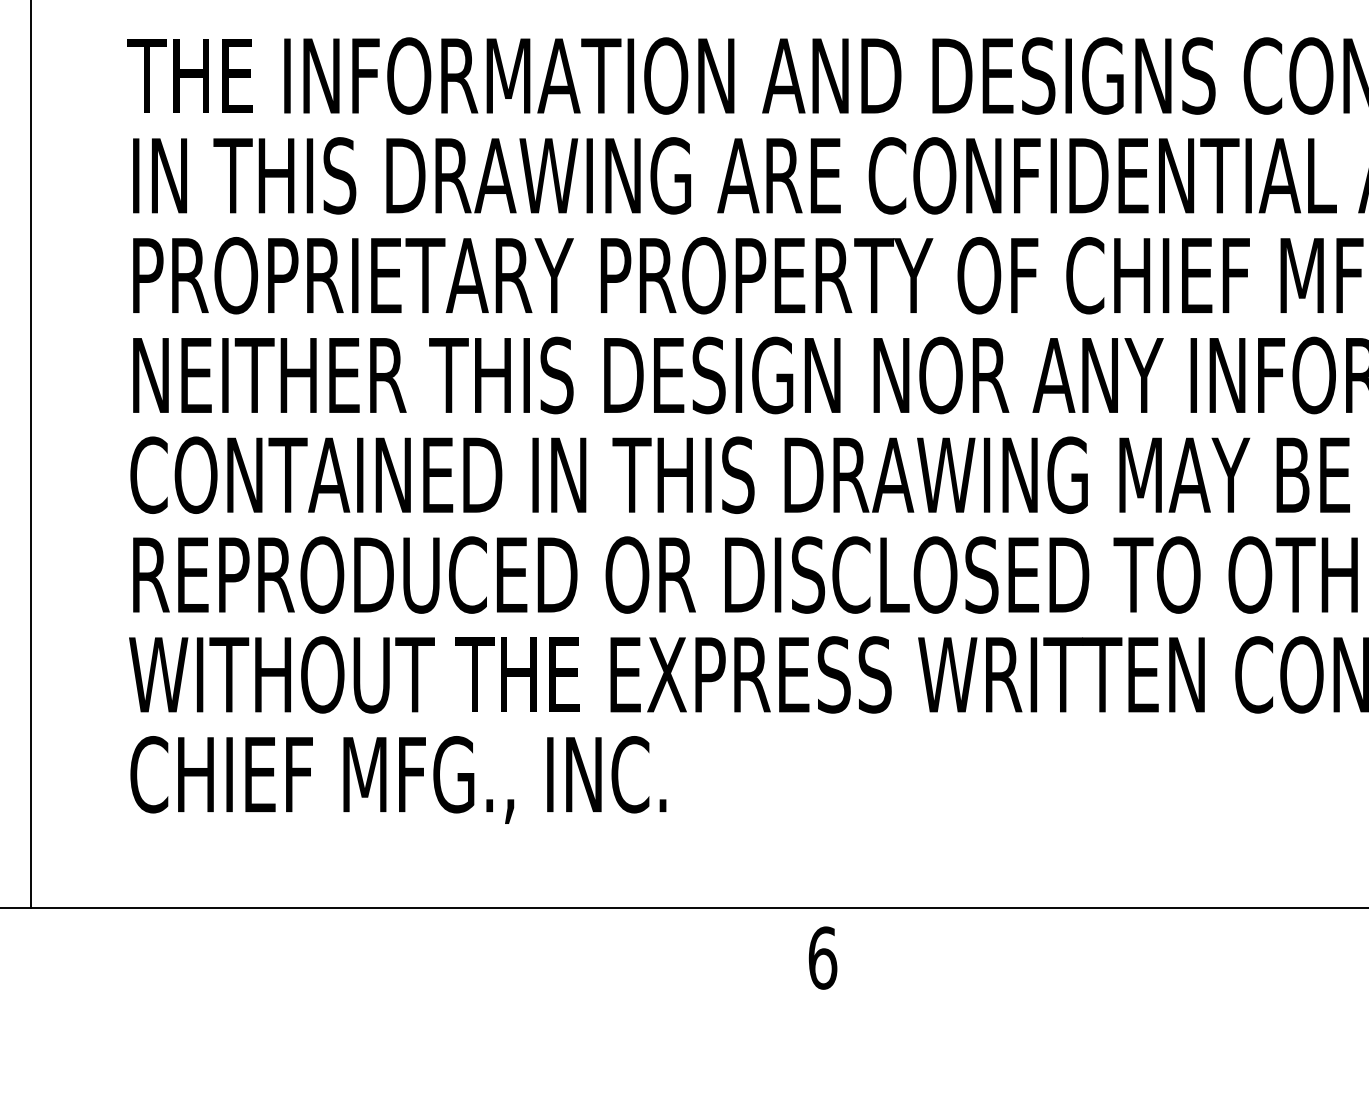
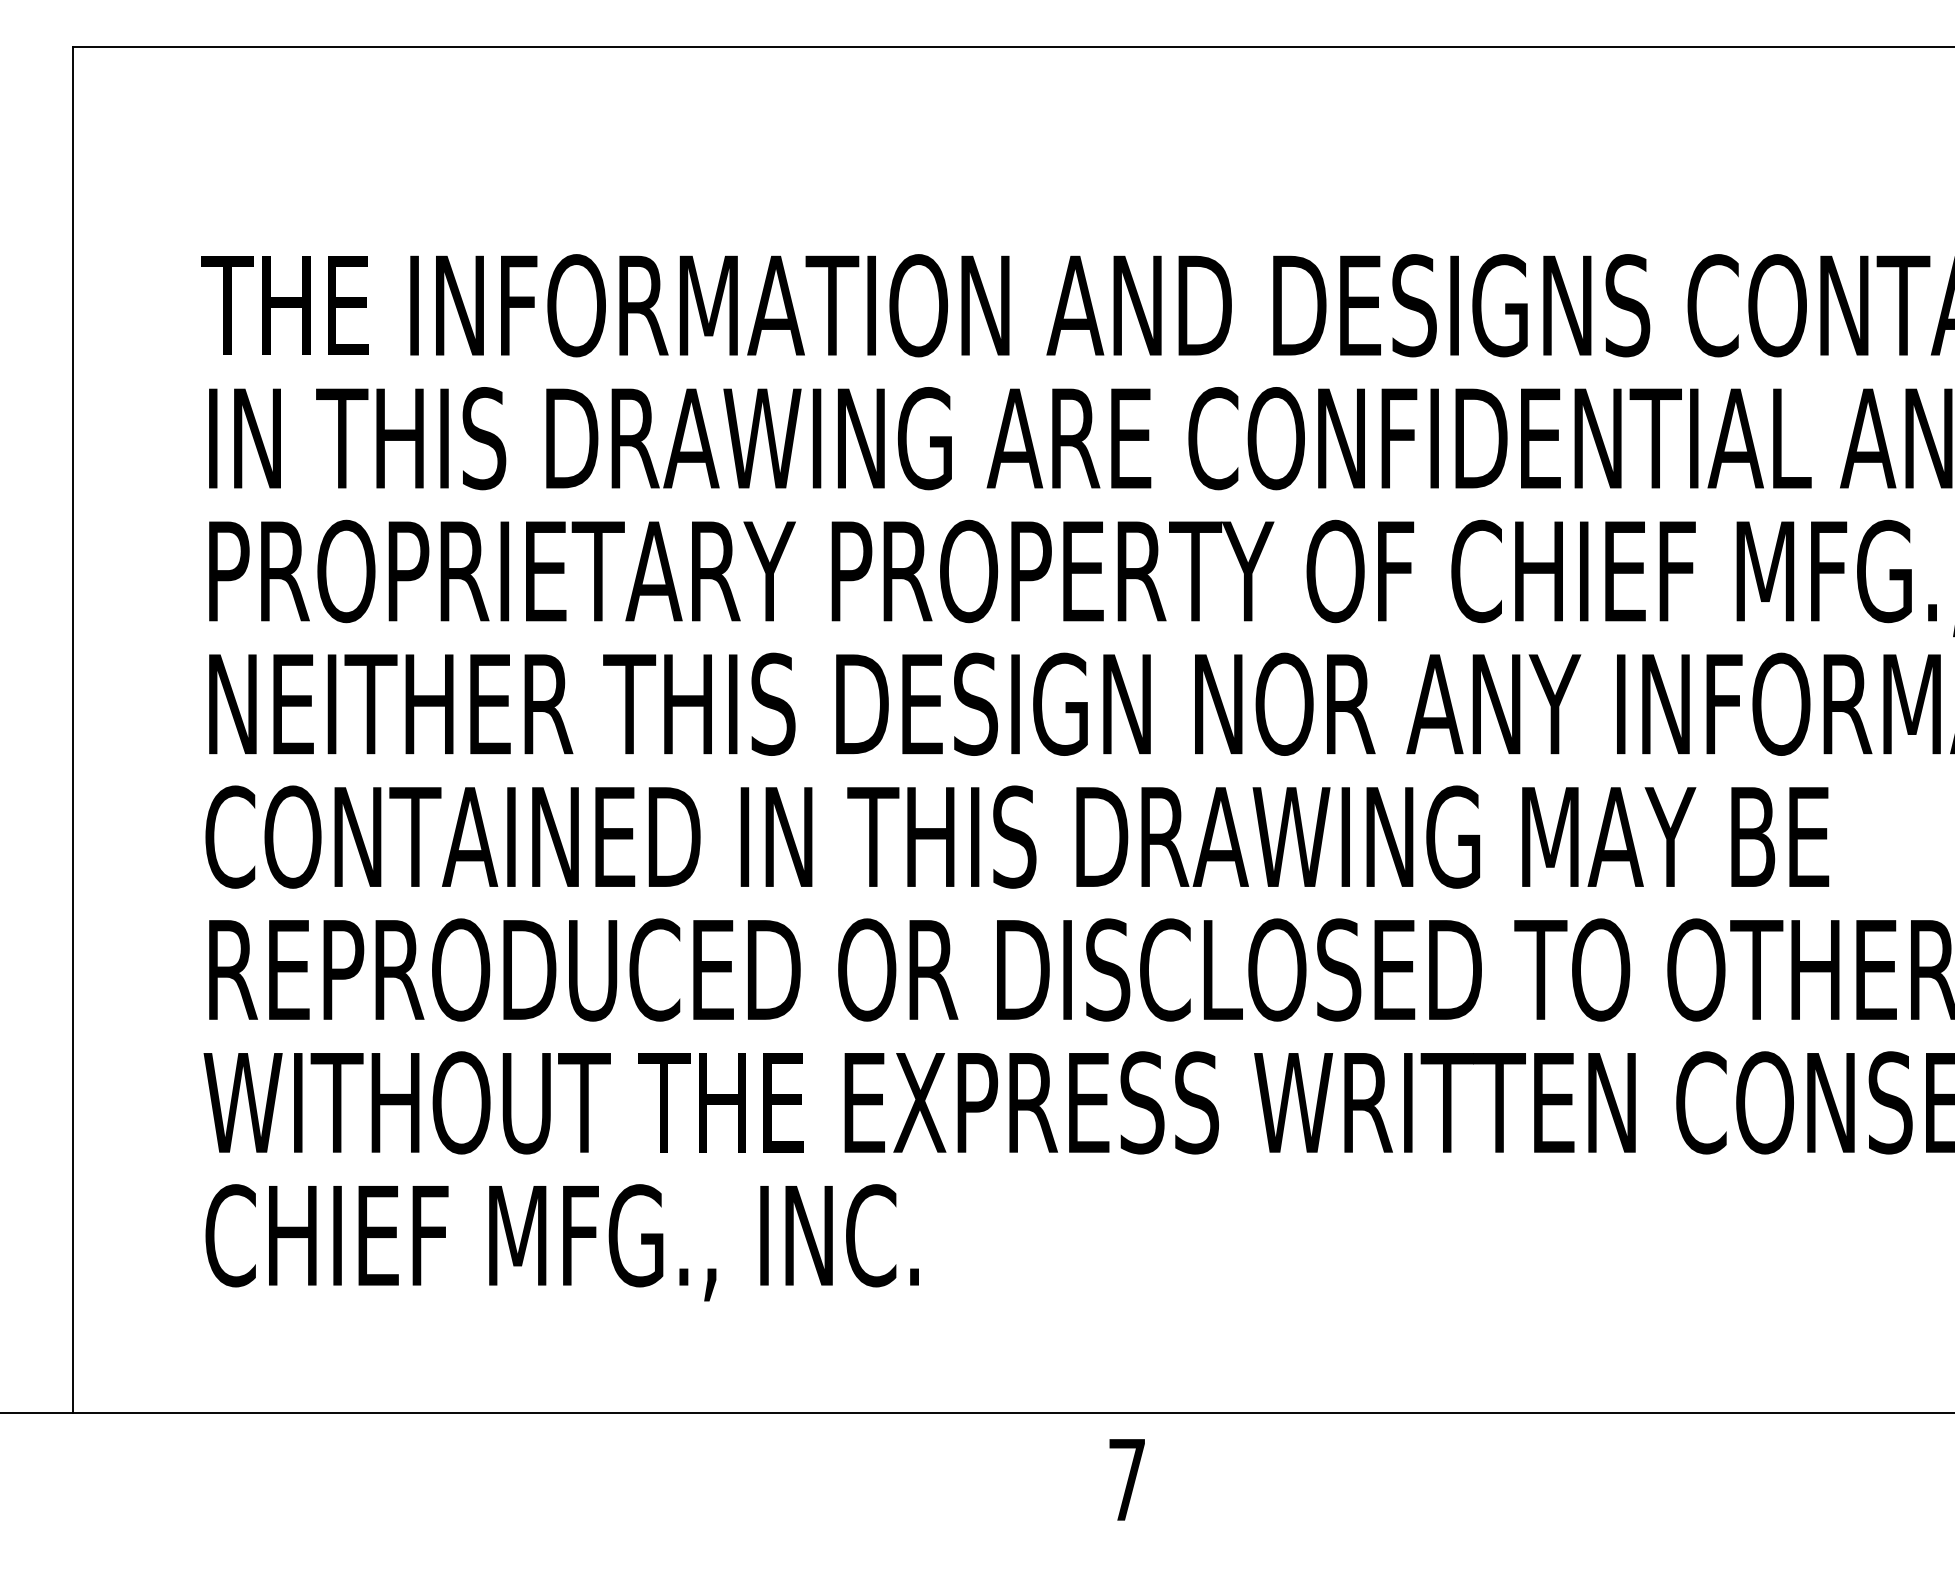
text: (822, 957) -> (1127, 1479), 6 -> 7

